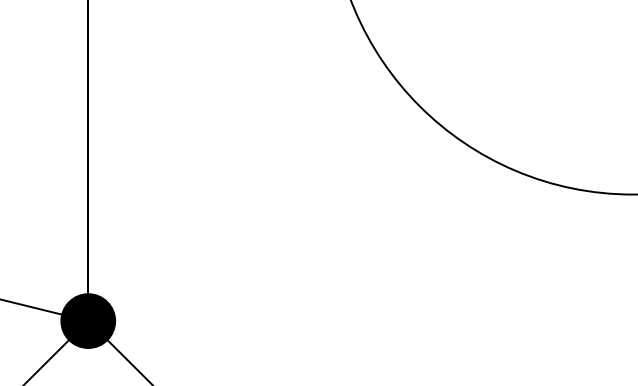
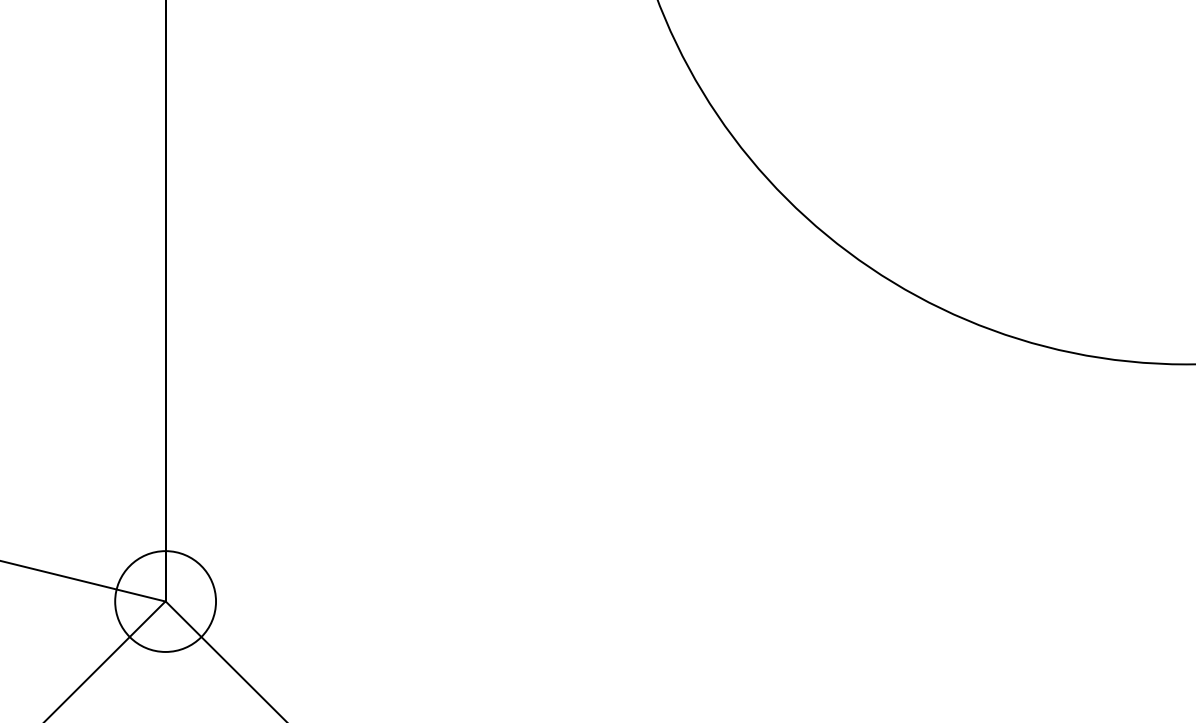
fill: (88, 320) -> (166, 600), removed

